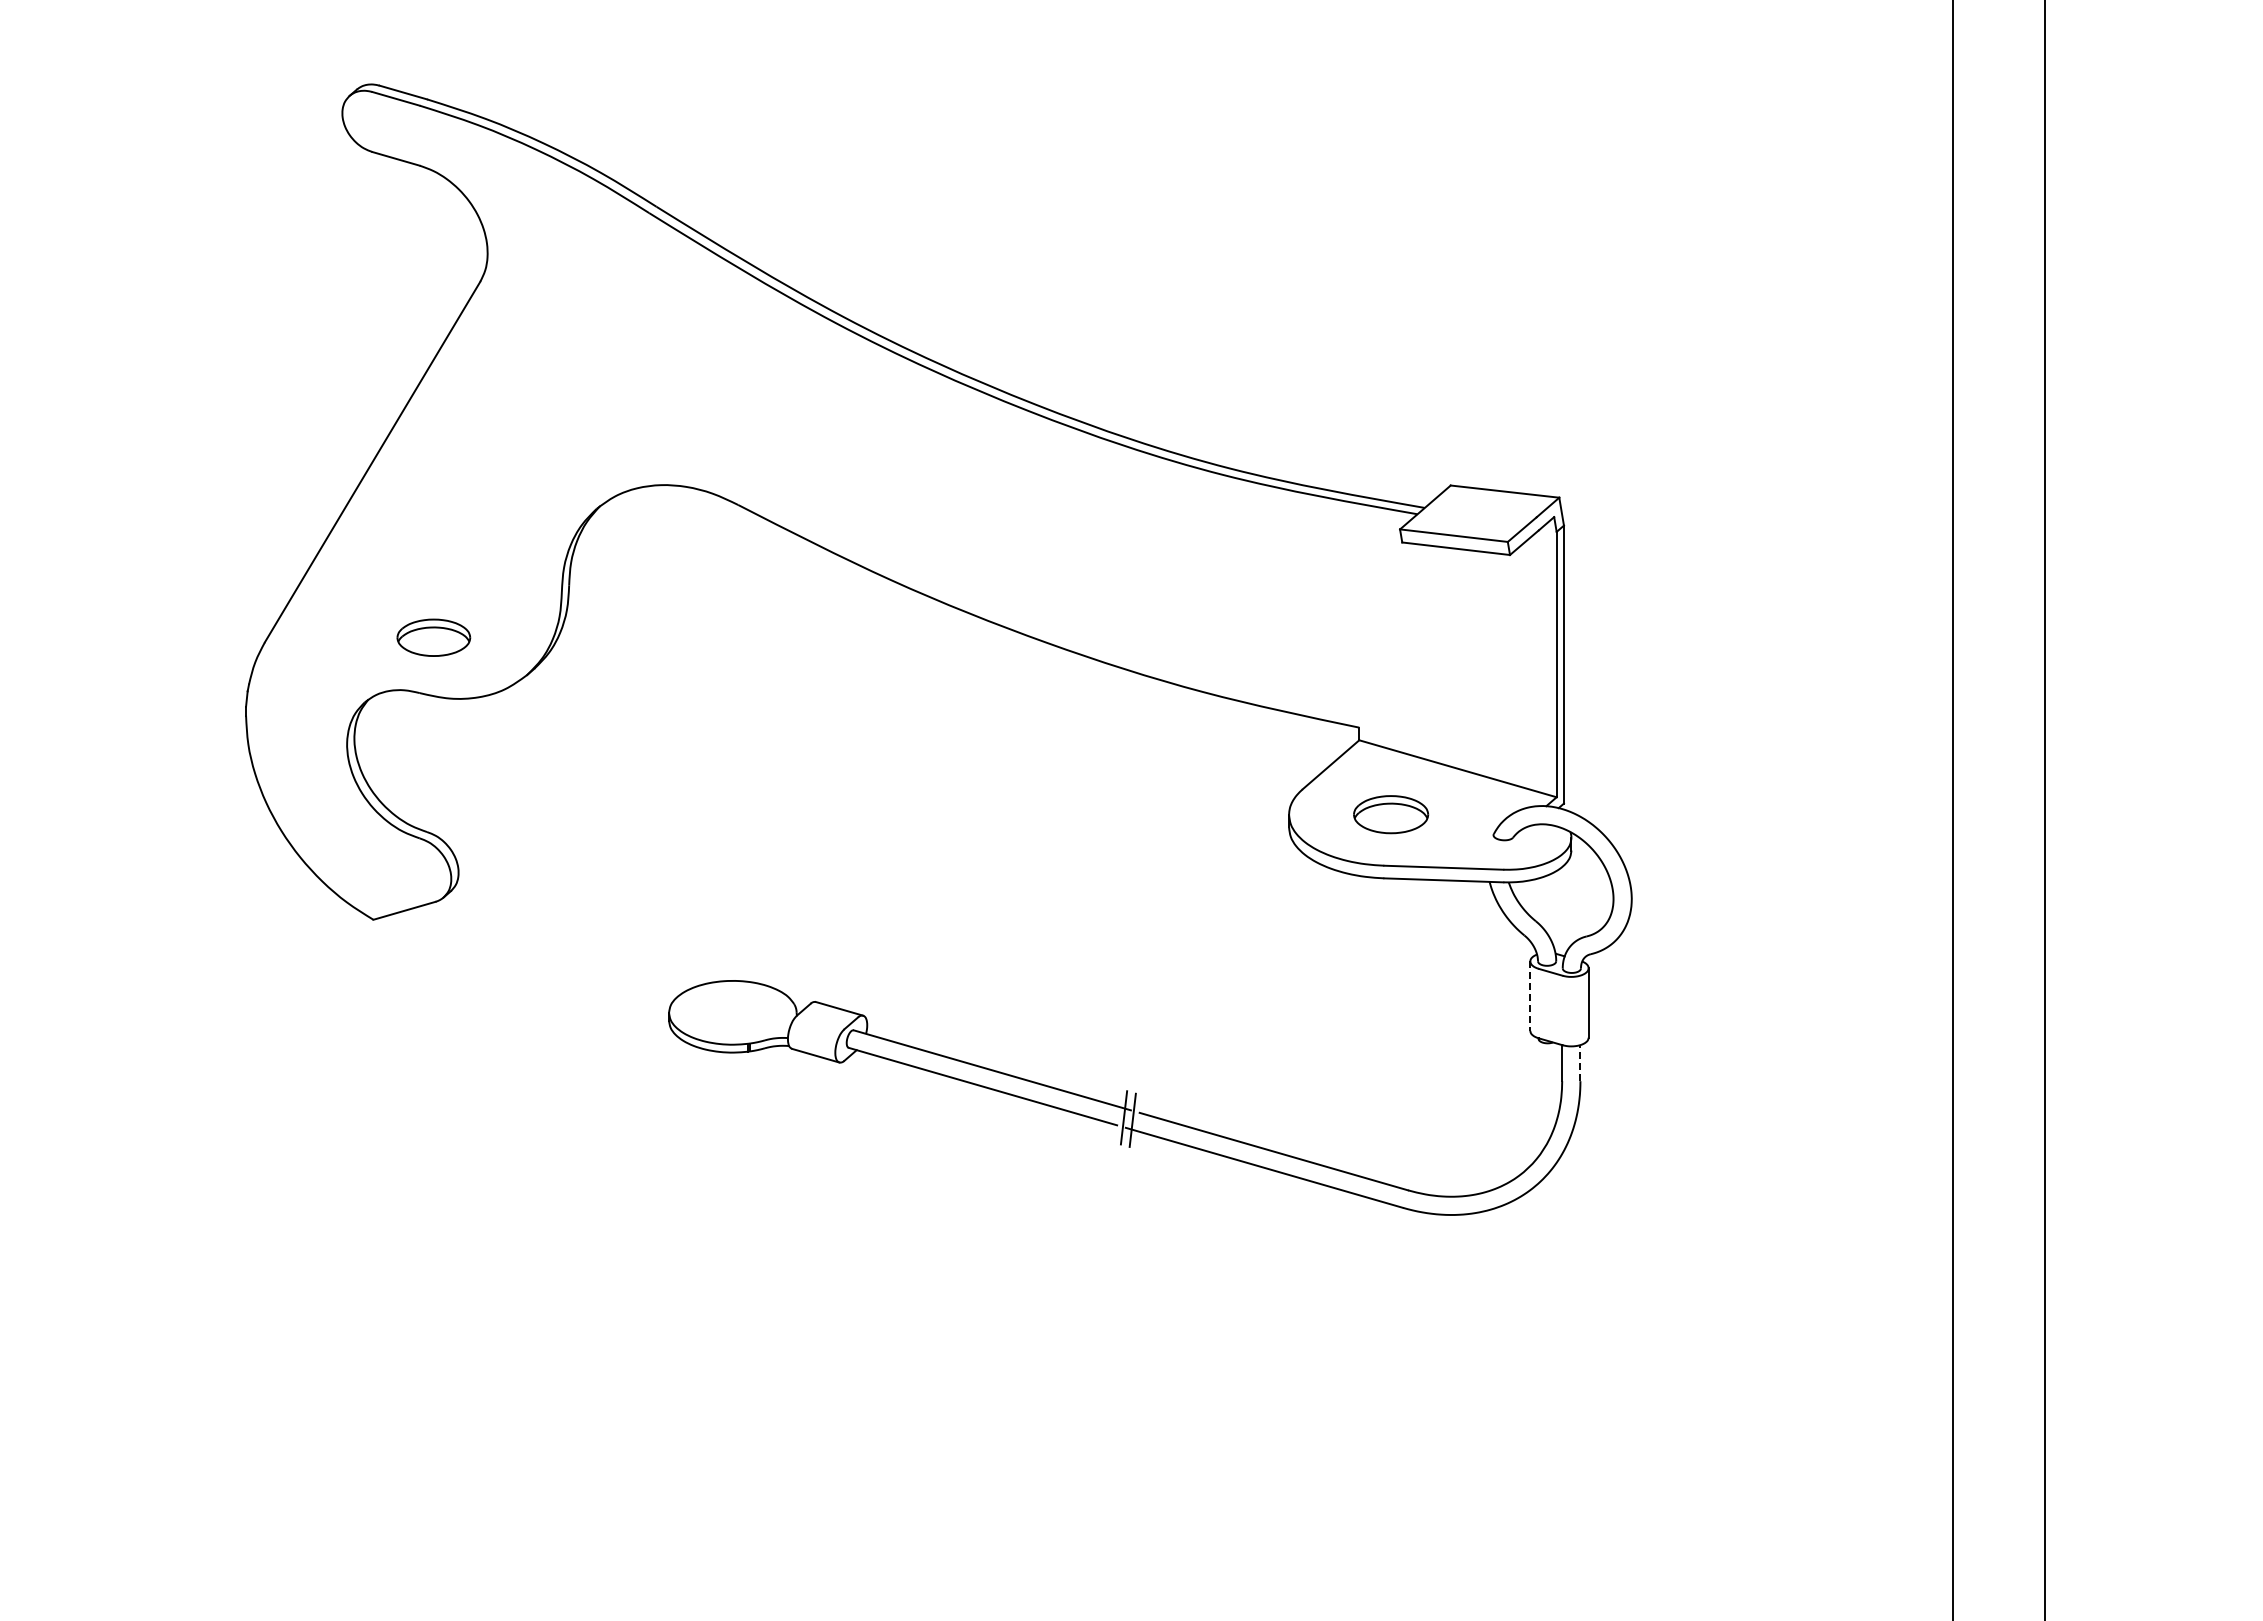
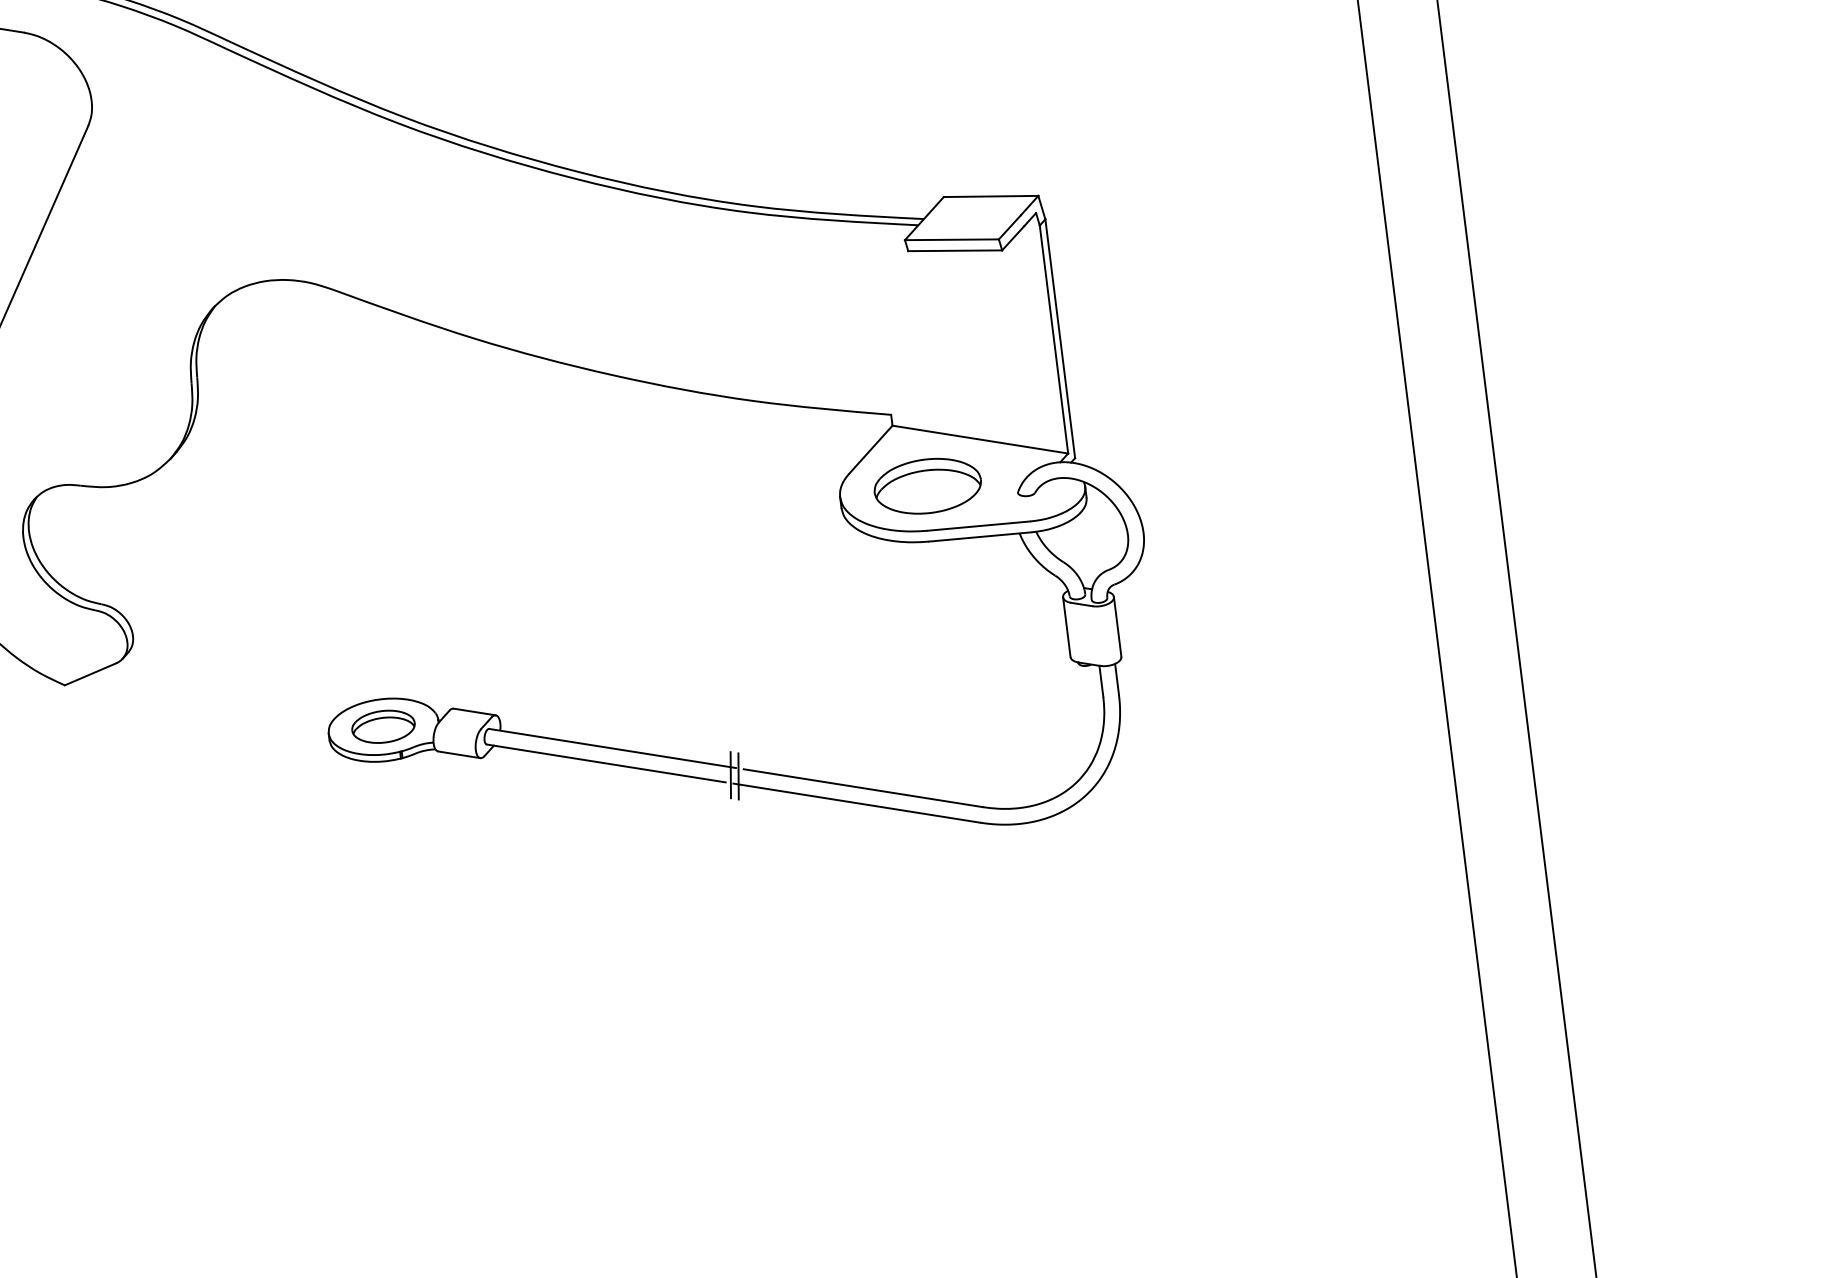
part: (433, 637) -> (383, 726), moved
part: (1390, 814) -> (927, 486), size x1.67
line: (1530, 996) -> (1067, 627), dashed -> solid
line: (1580, 1062) -> (1117, 678), dashed -> solid

